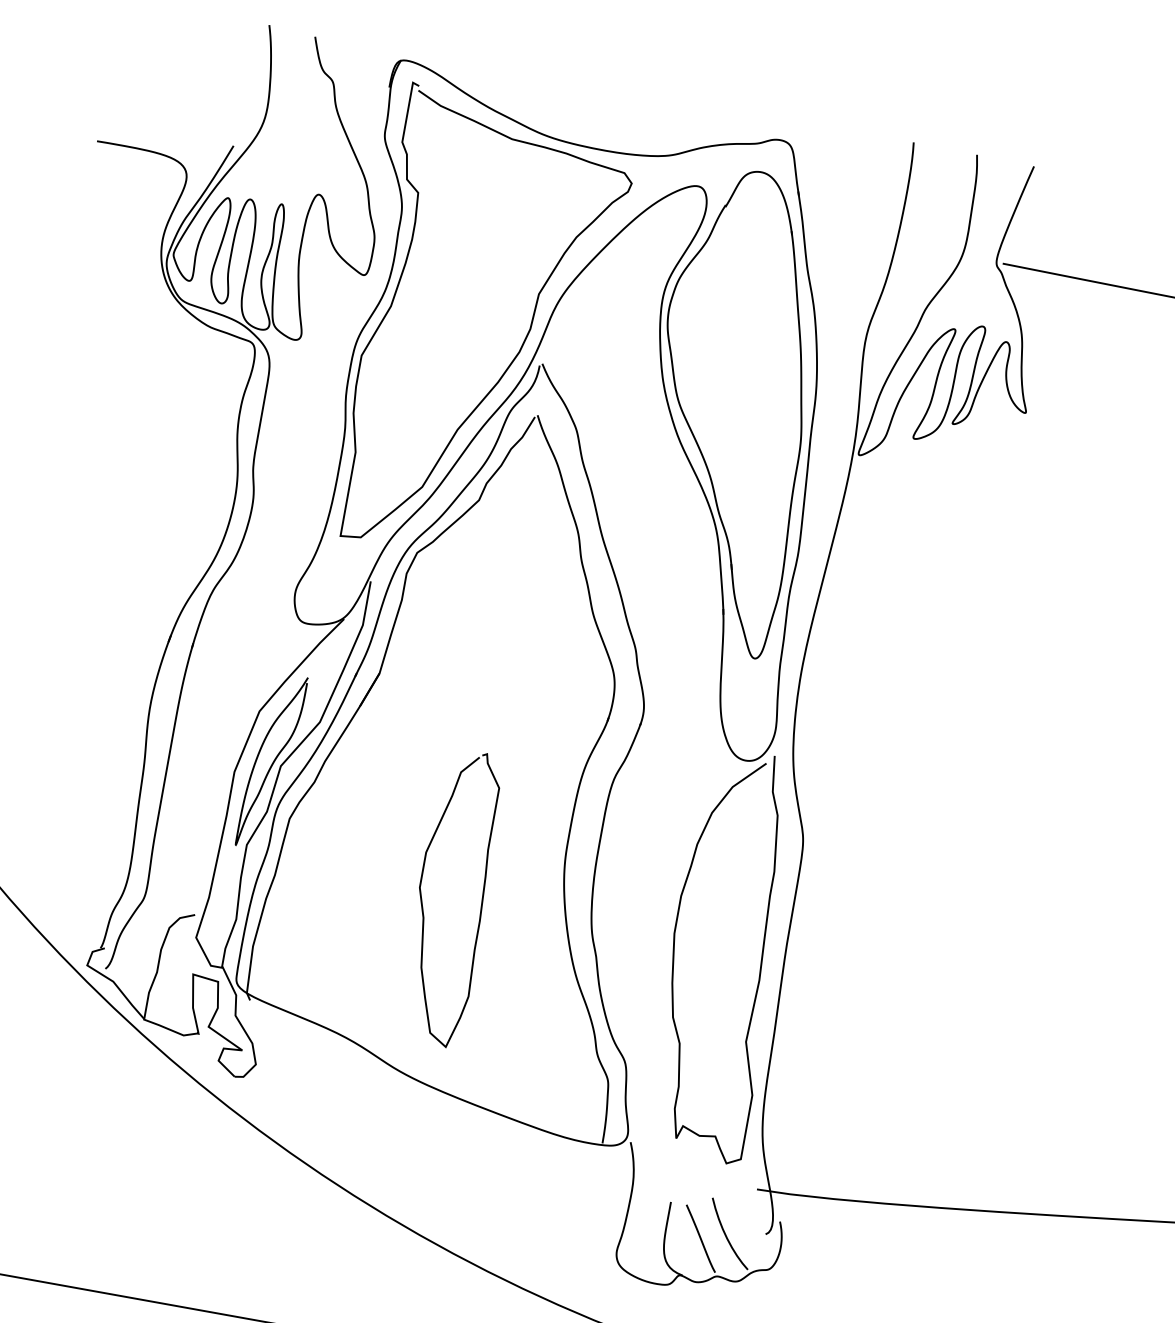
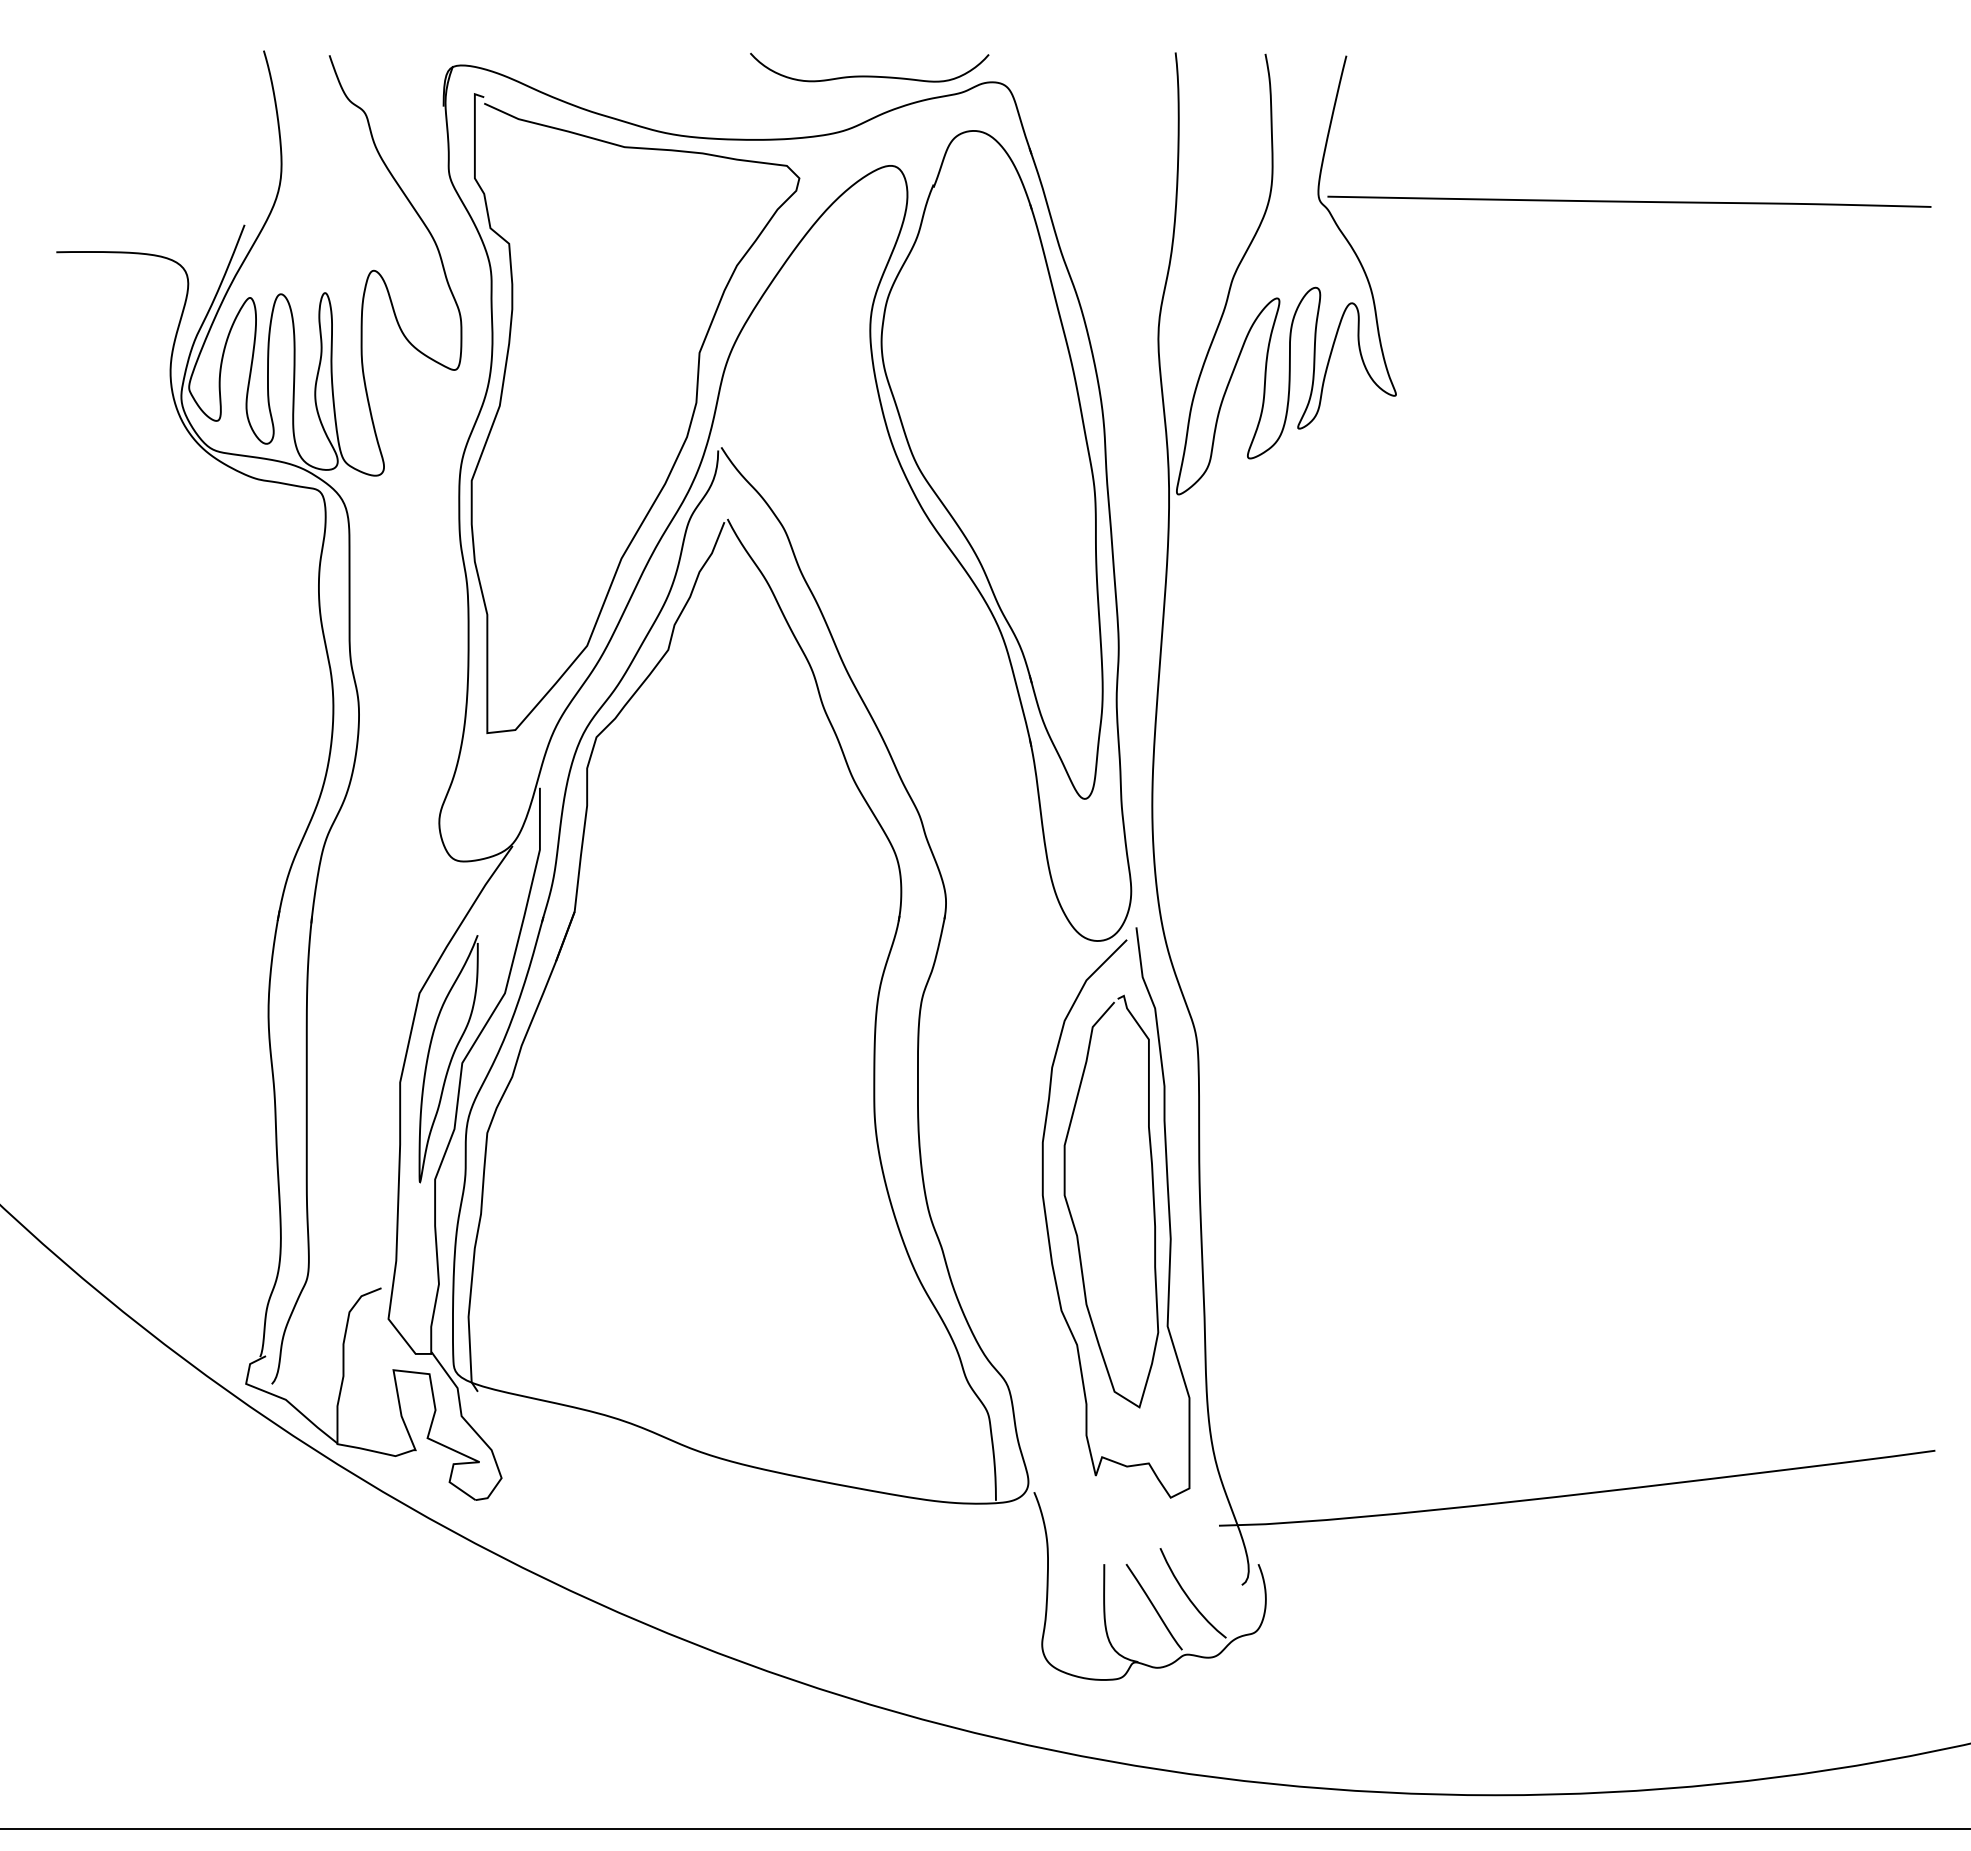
curve: (694, 119) -> (869, 75), added
curve: (481, 901) -> (1152, 1199), moved

